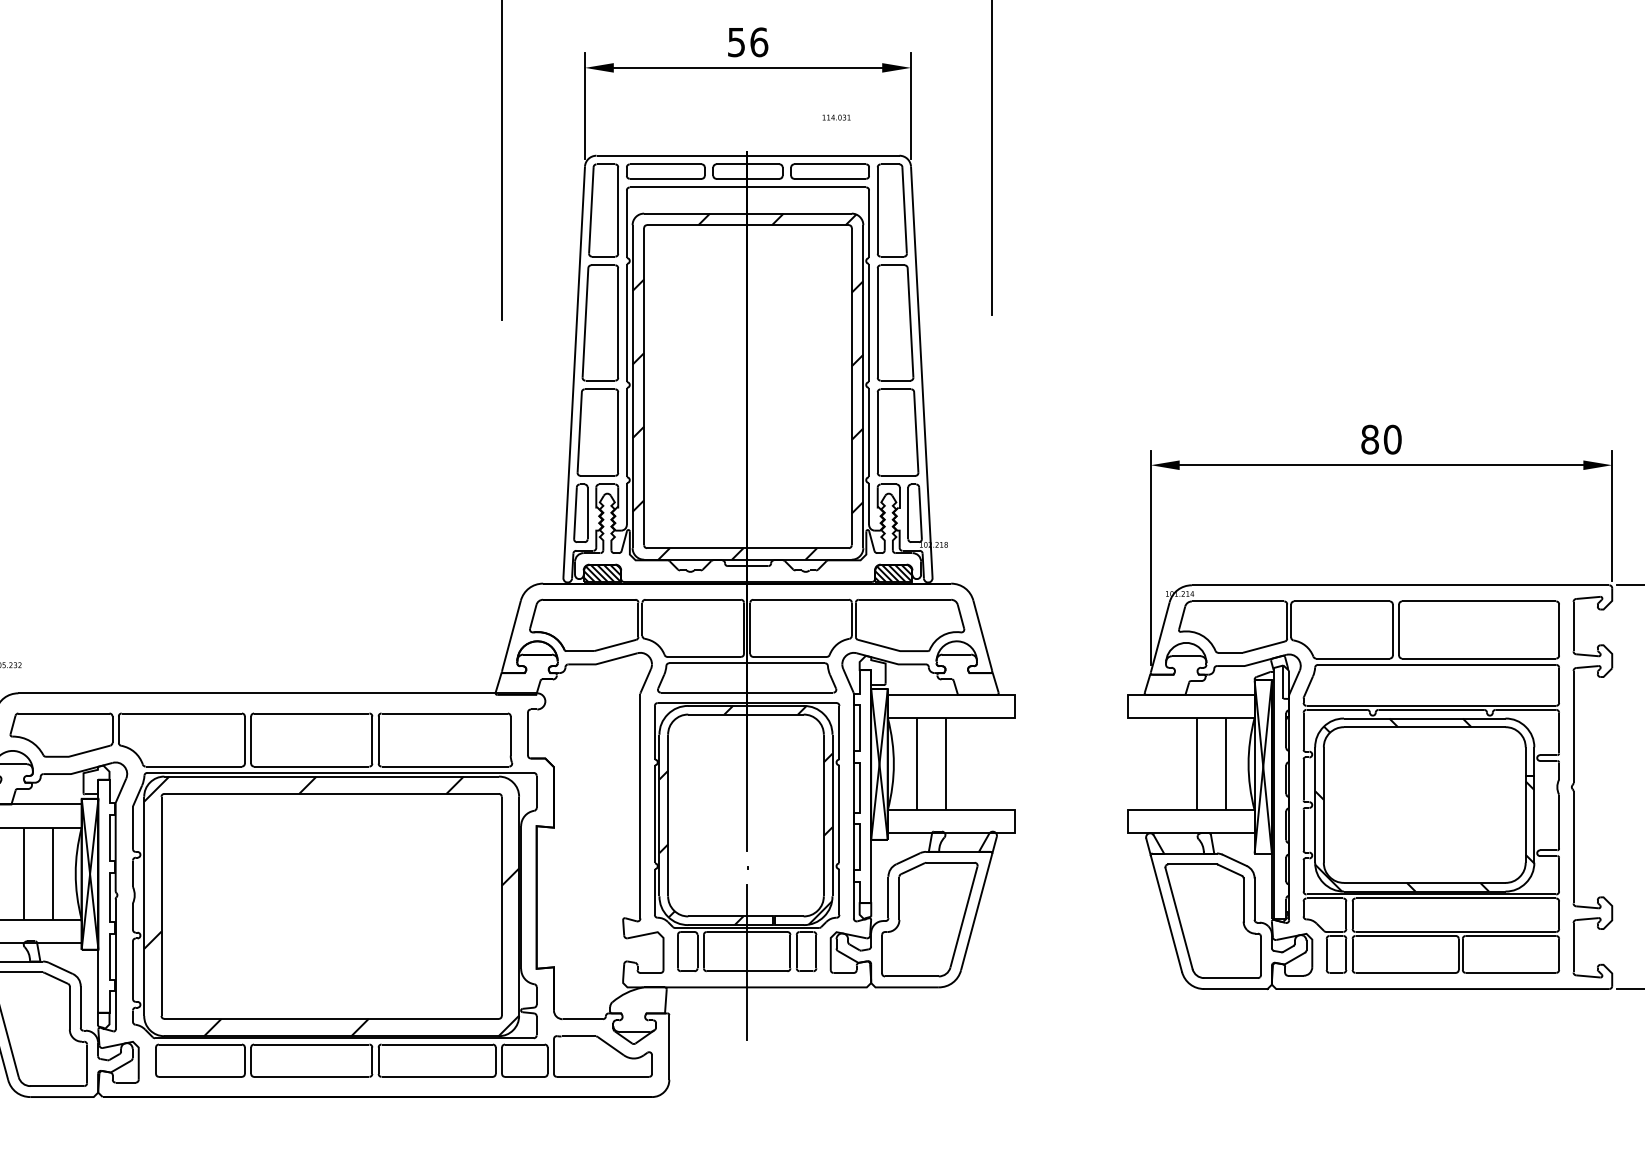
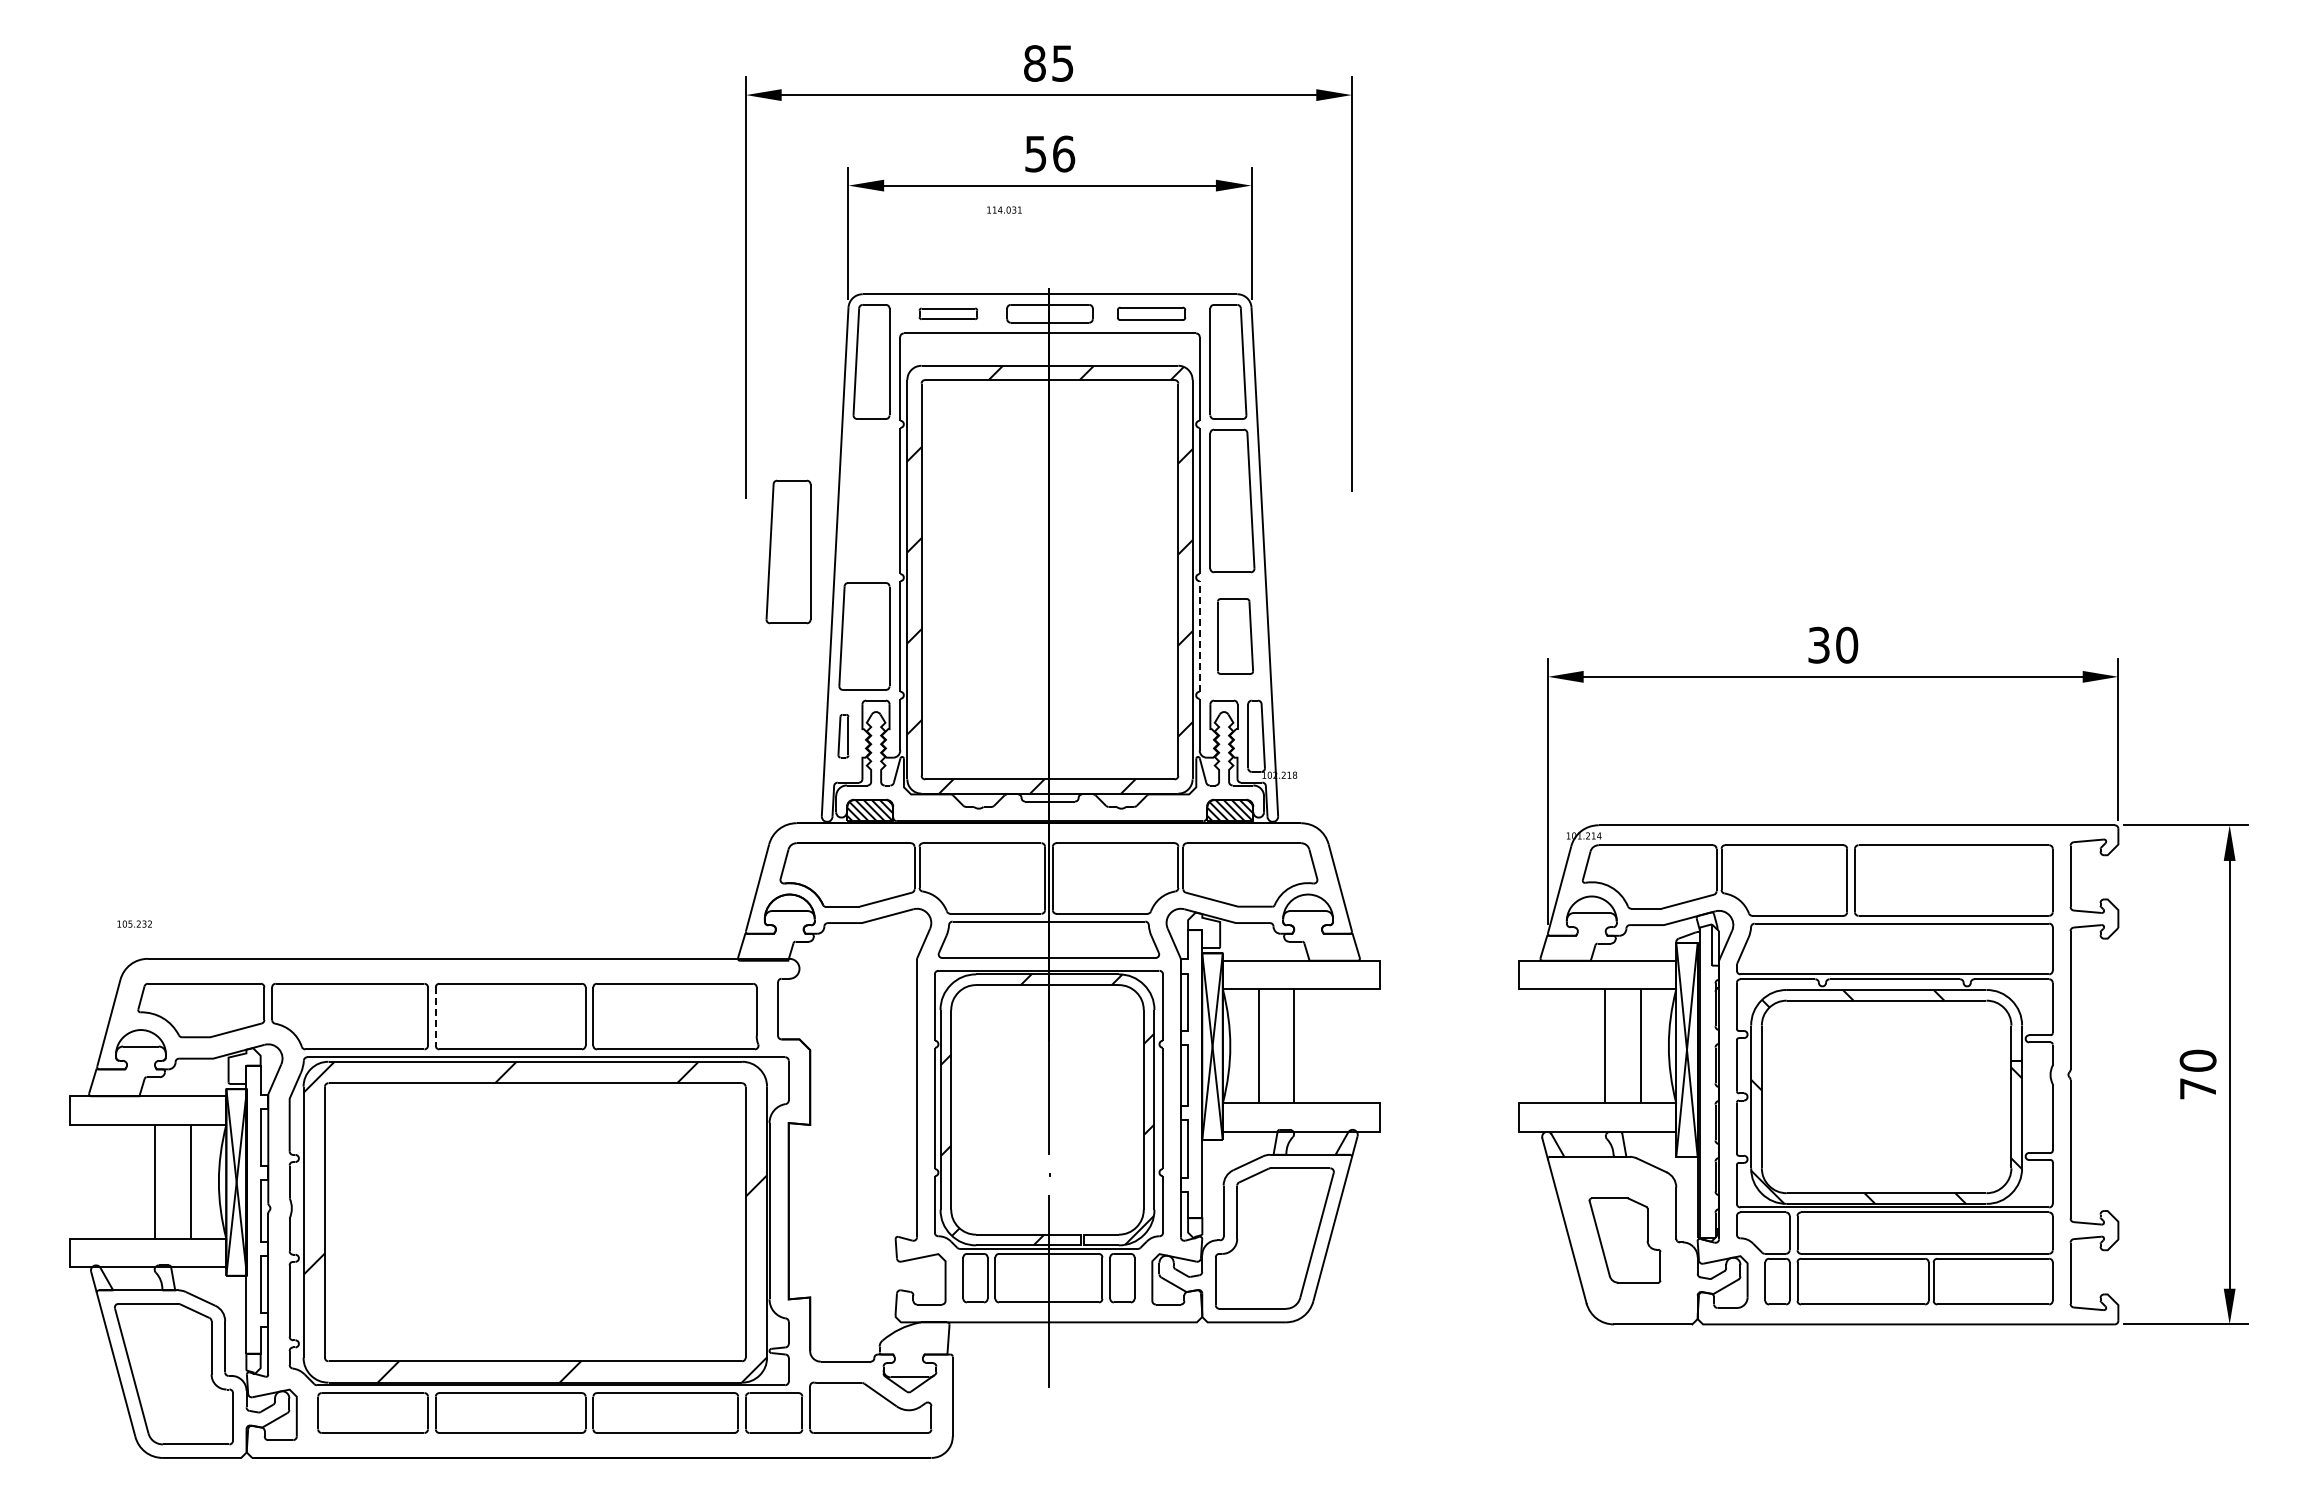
text: (836, 117) -> (1004, 209), moved
part: (665, 171) -> (948, 313), size x0.6
part: (830, 171) -> (1151, 313), size x0.7
part: (600, 322) -> (788, 551), moved
line: (868, 431) -> (1199, 635), solid -> dashed
part: (898, 432) -> (1235, 636), size x0.7
text: (1370, 439) -> (1819, 644), 80 -> 30
part: (580, 512) -> (843, 735), size x0.6
line: (250, 740) -> (435, 1017), solid -> dashed
part: (1212, 921) -> (1624, 1240), size x0.6

